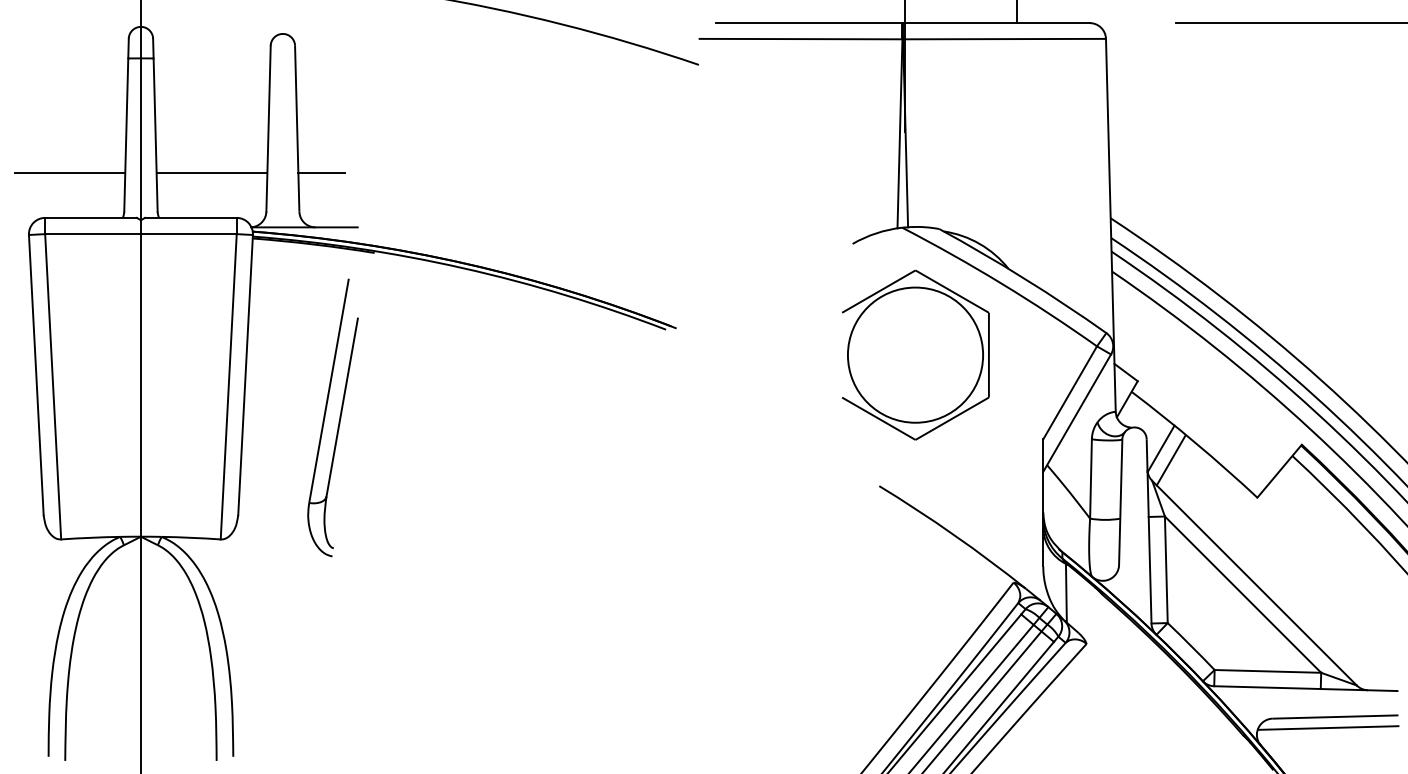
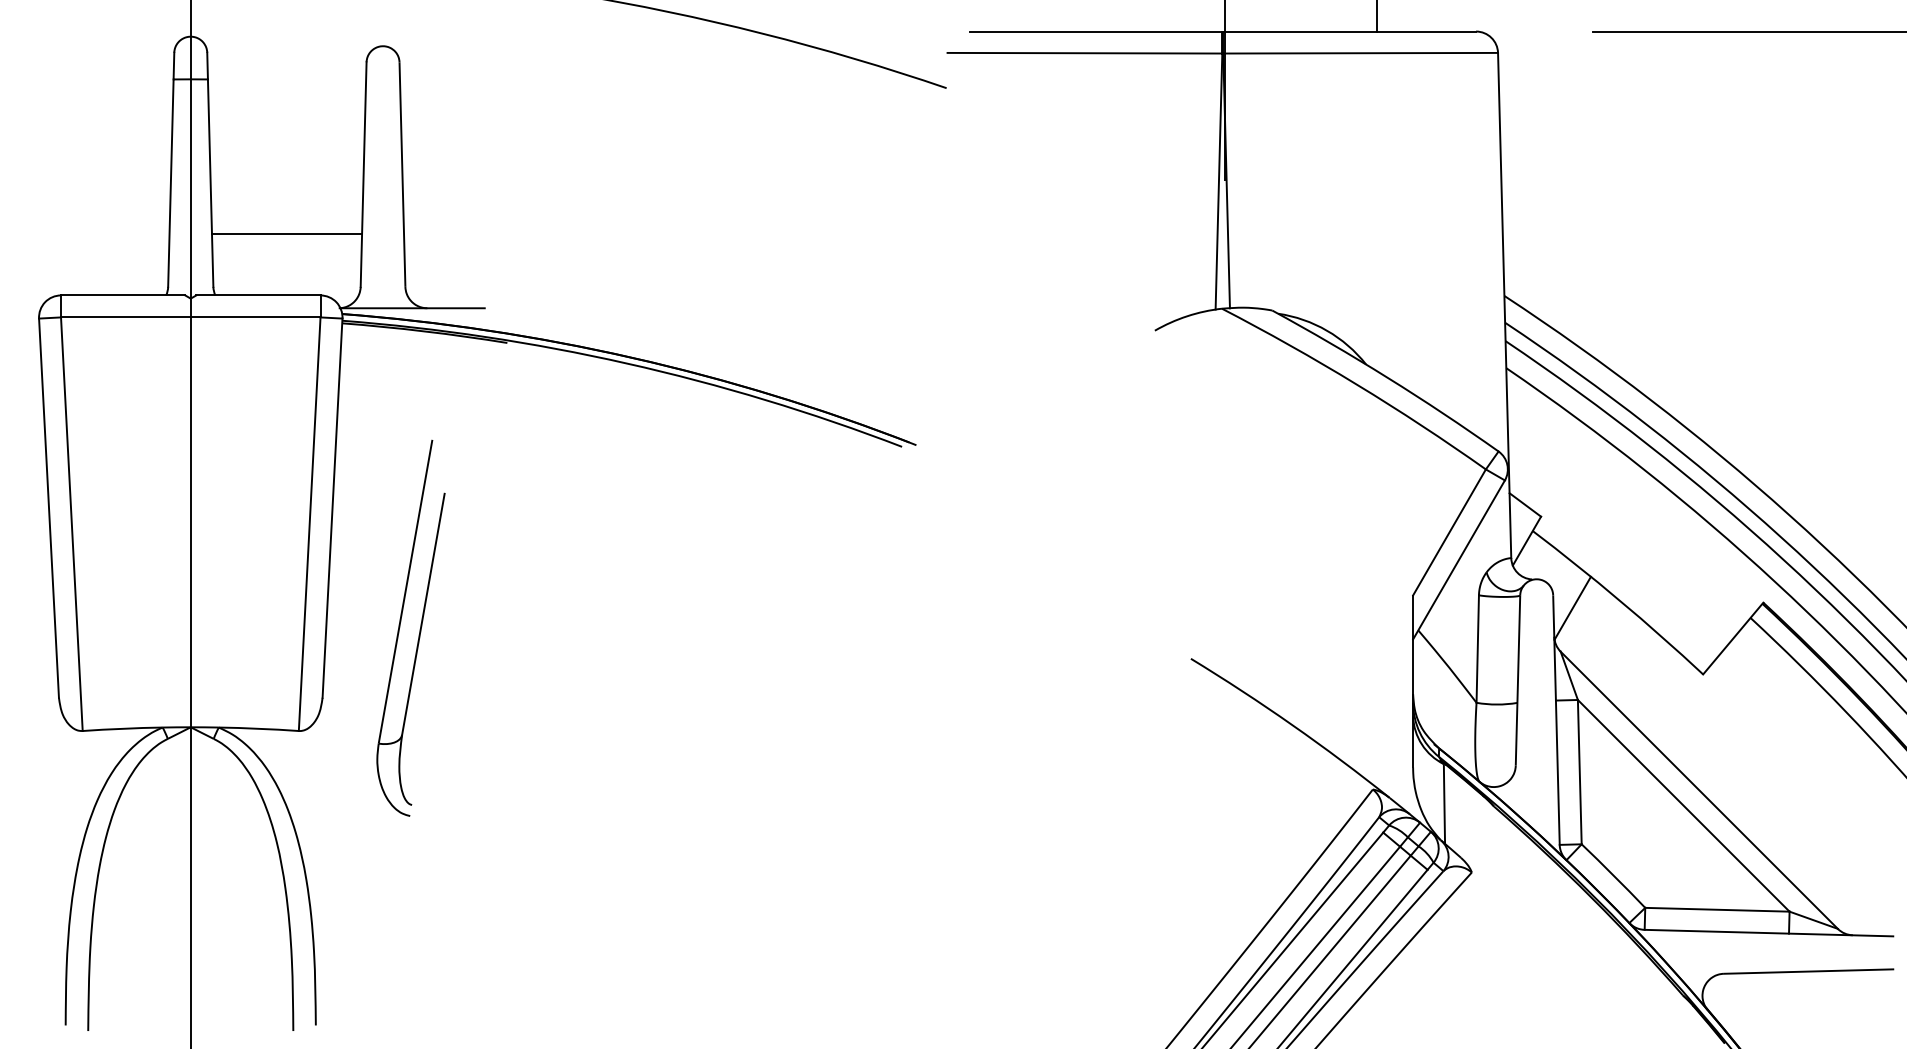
line: (69, 172) -> (94, 234), removed
line: (321, 172) -> (435, 234), removed
part: (915, 355) -> (1240, 481), removed
part: (339, 418) -> (419, 629), moved
line: (1170, 460) -> (1585, 623), removed
line: (1328, 727) -> (1799, 985), removed

